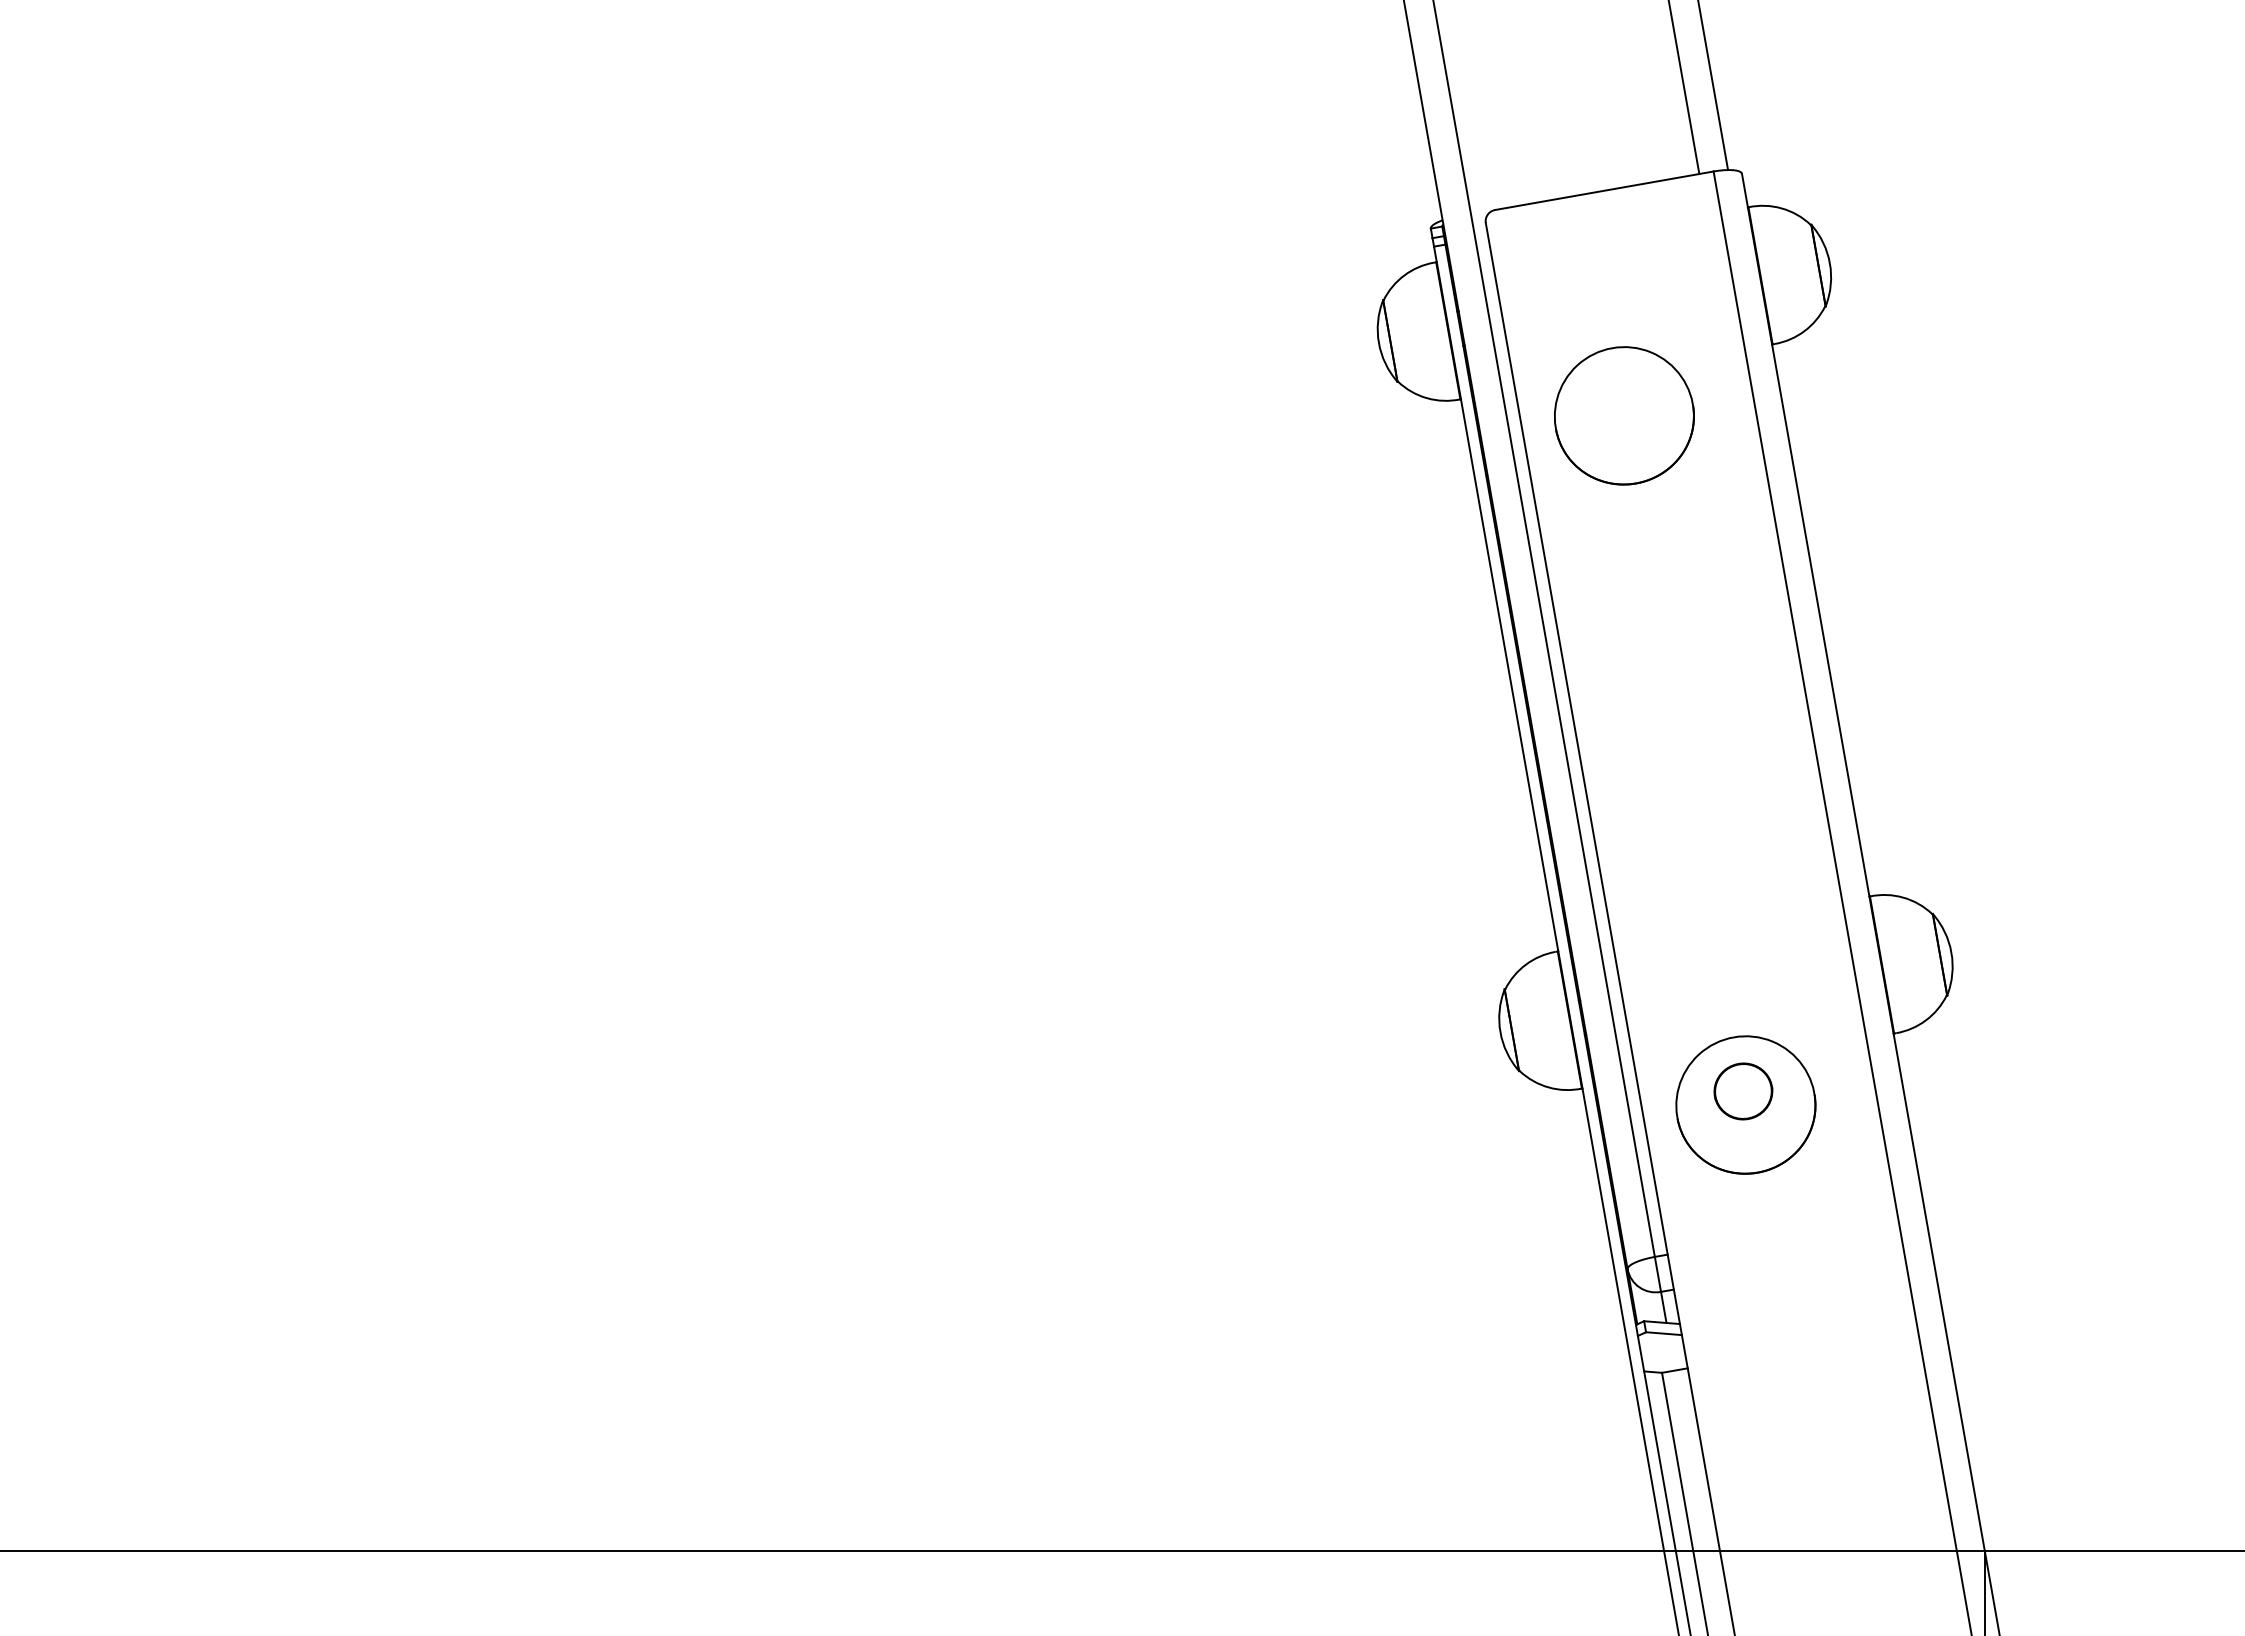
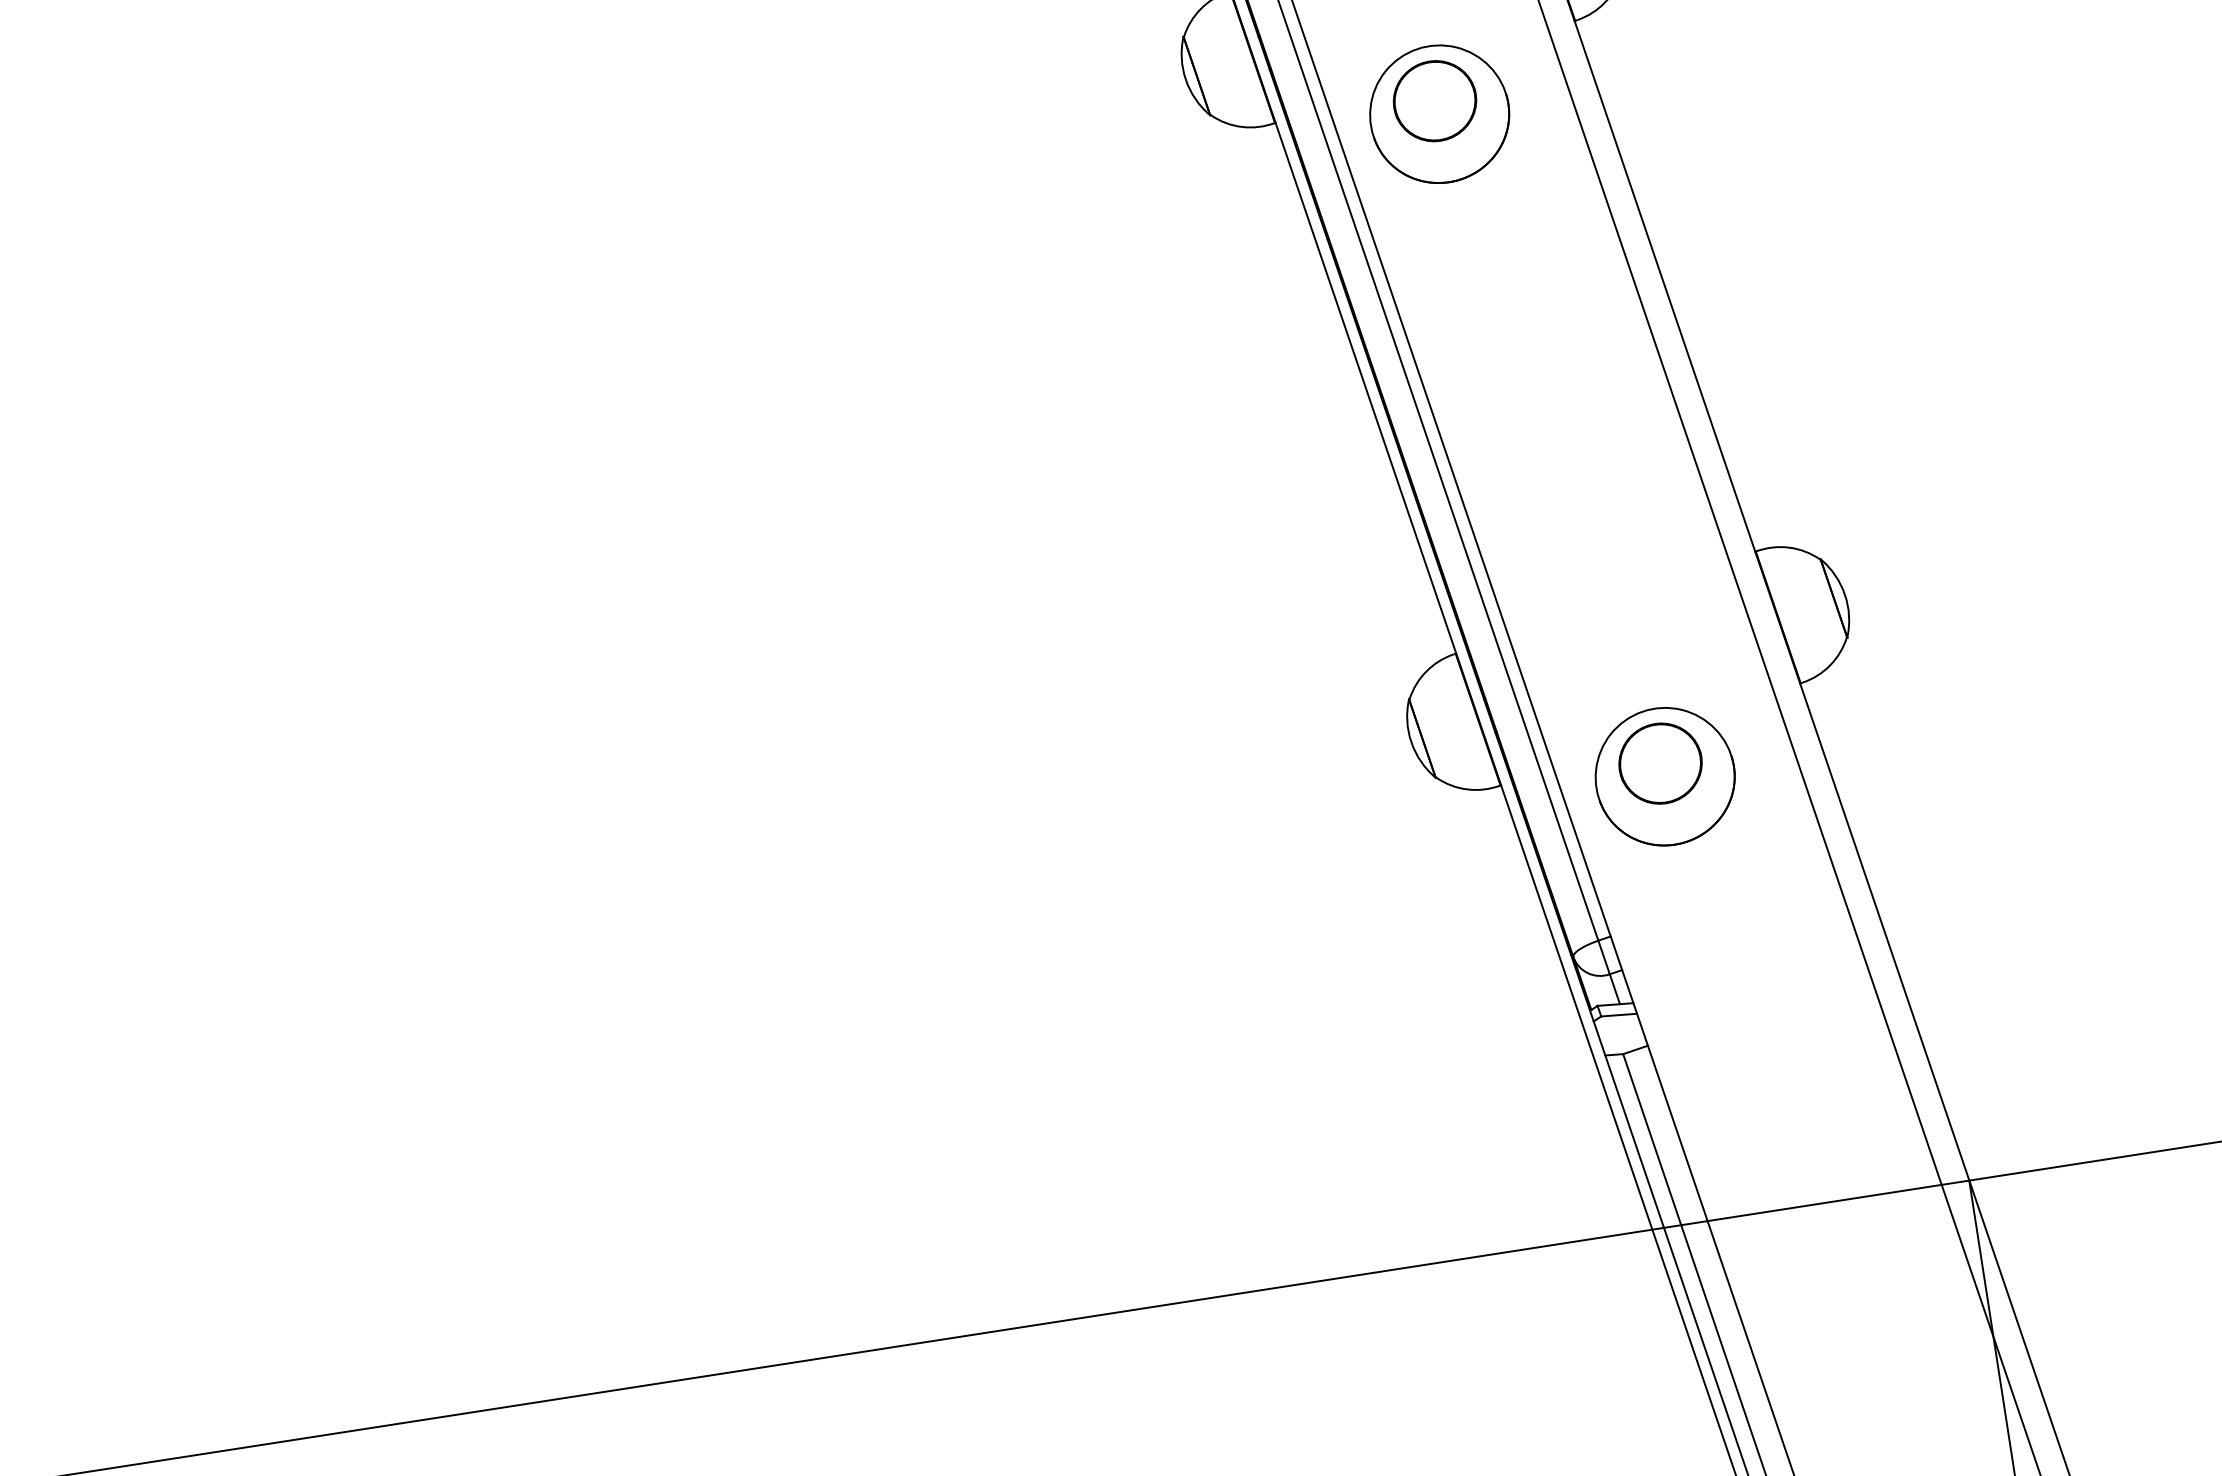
part: (1621, 402) -> (1434, 101), added
part: (1743, 1091) -> (1660, 763), size x1.43

